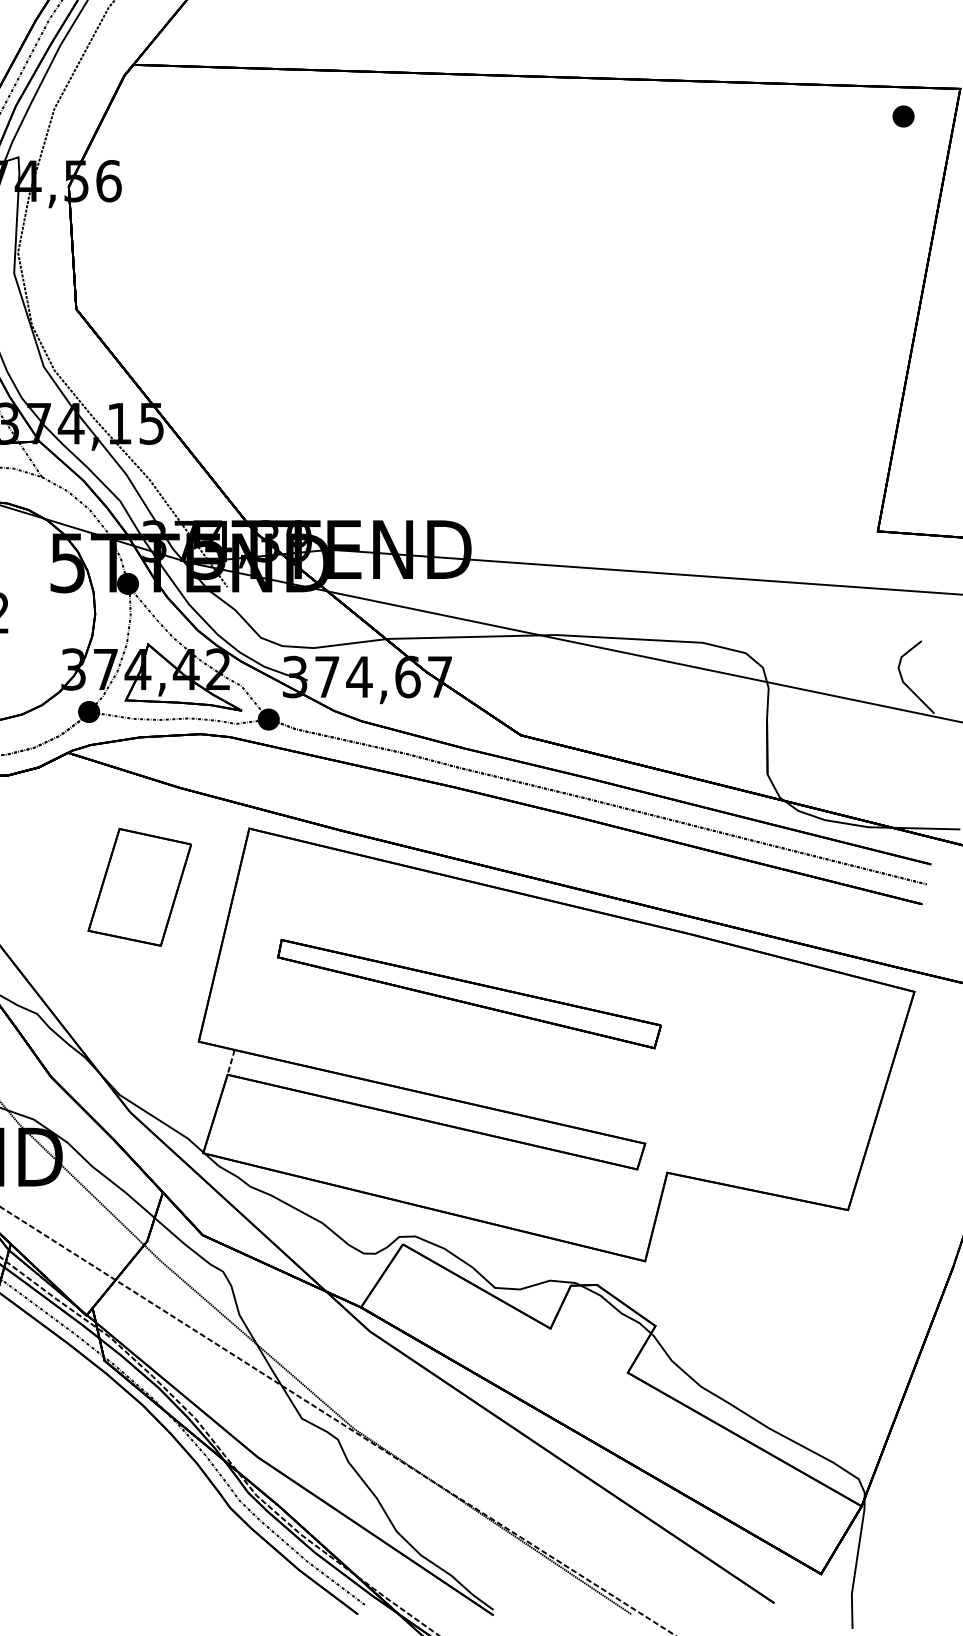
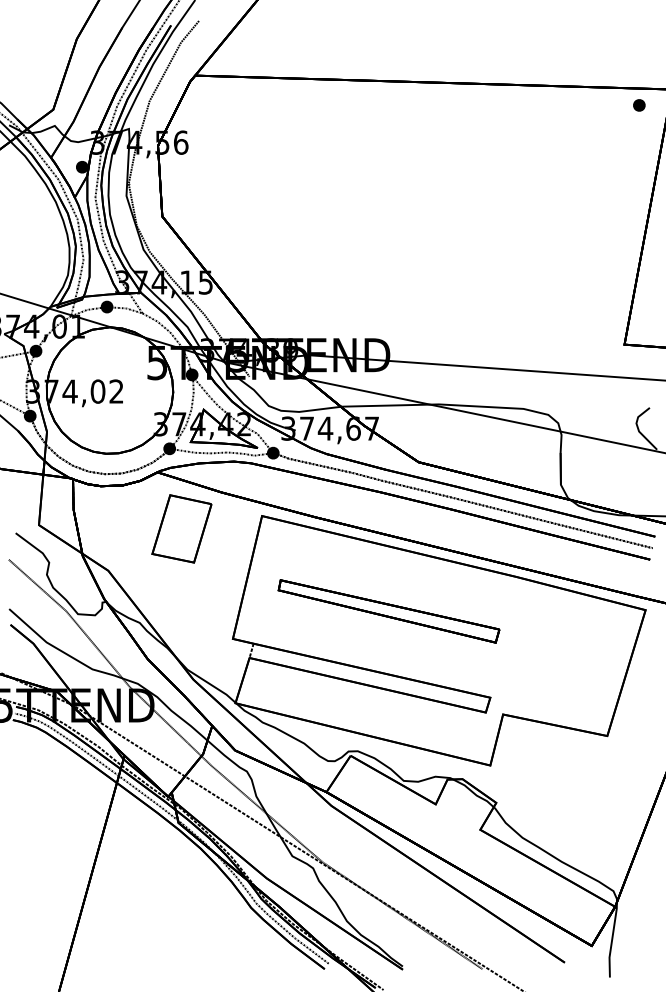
part: (139, 886) -> (181, 528), moved

